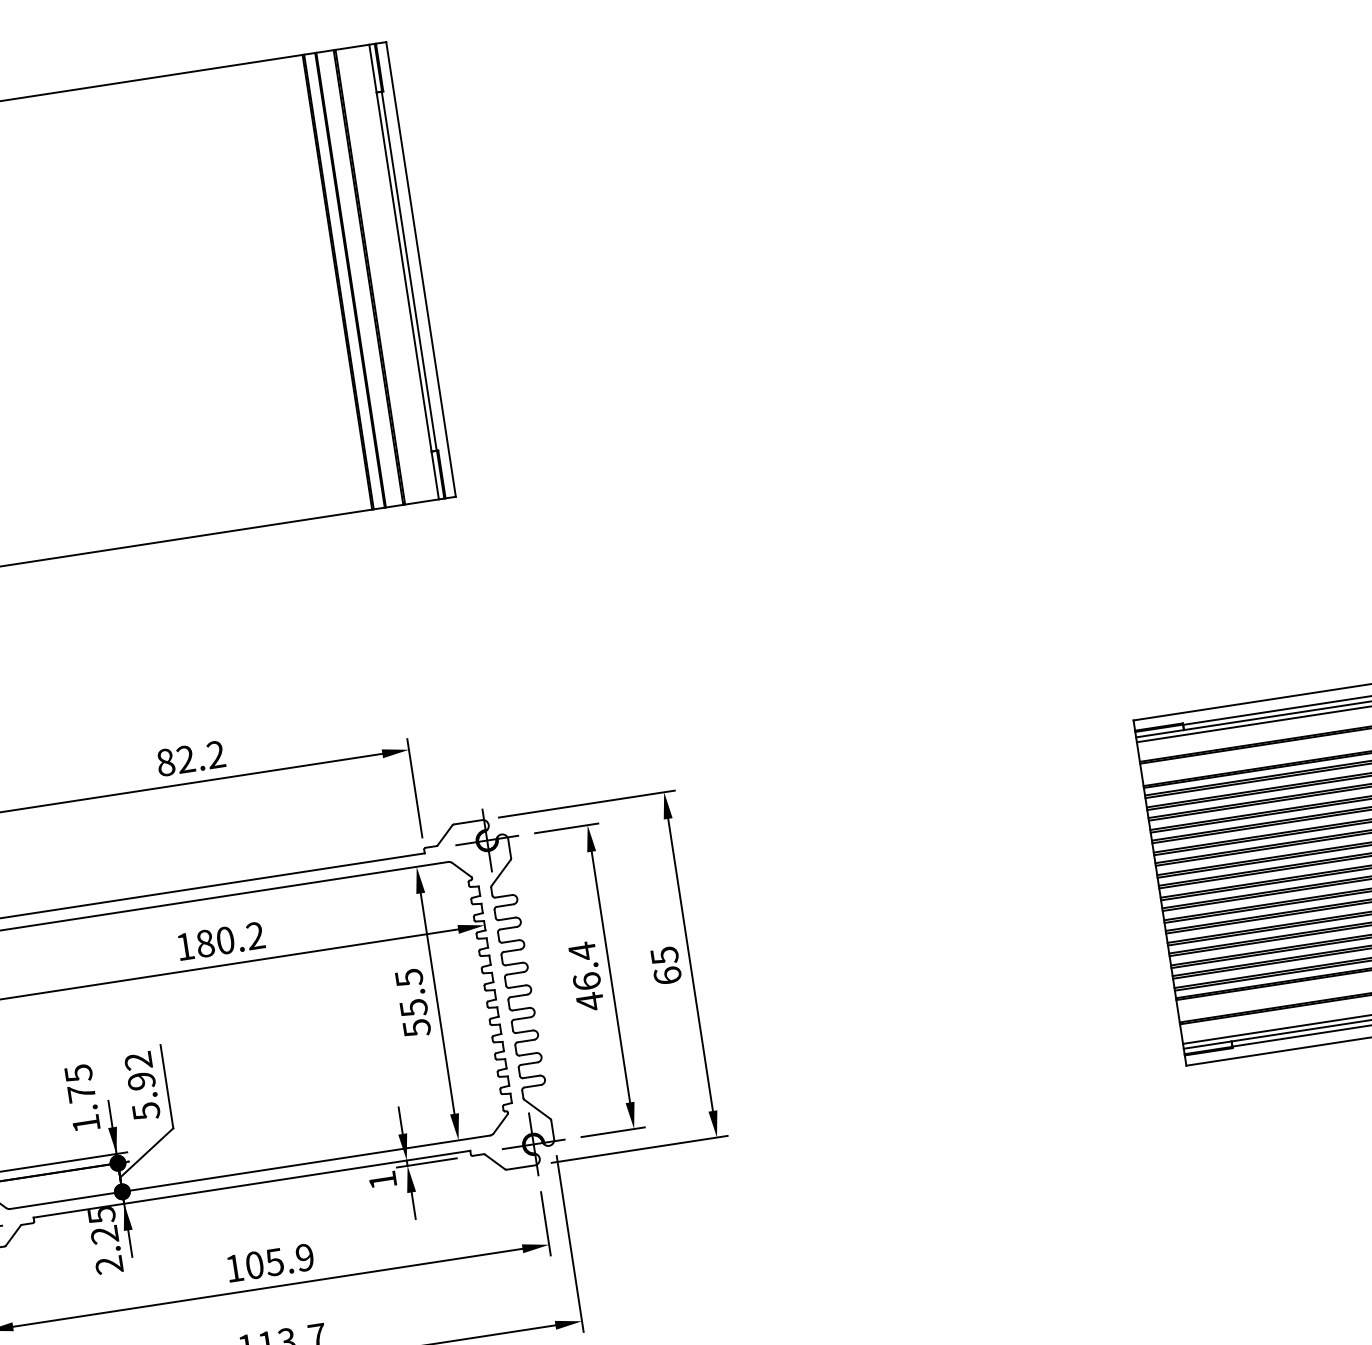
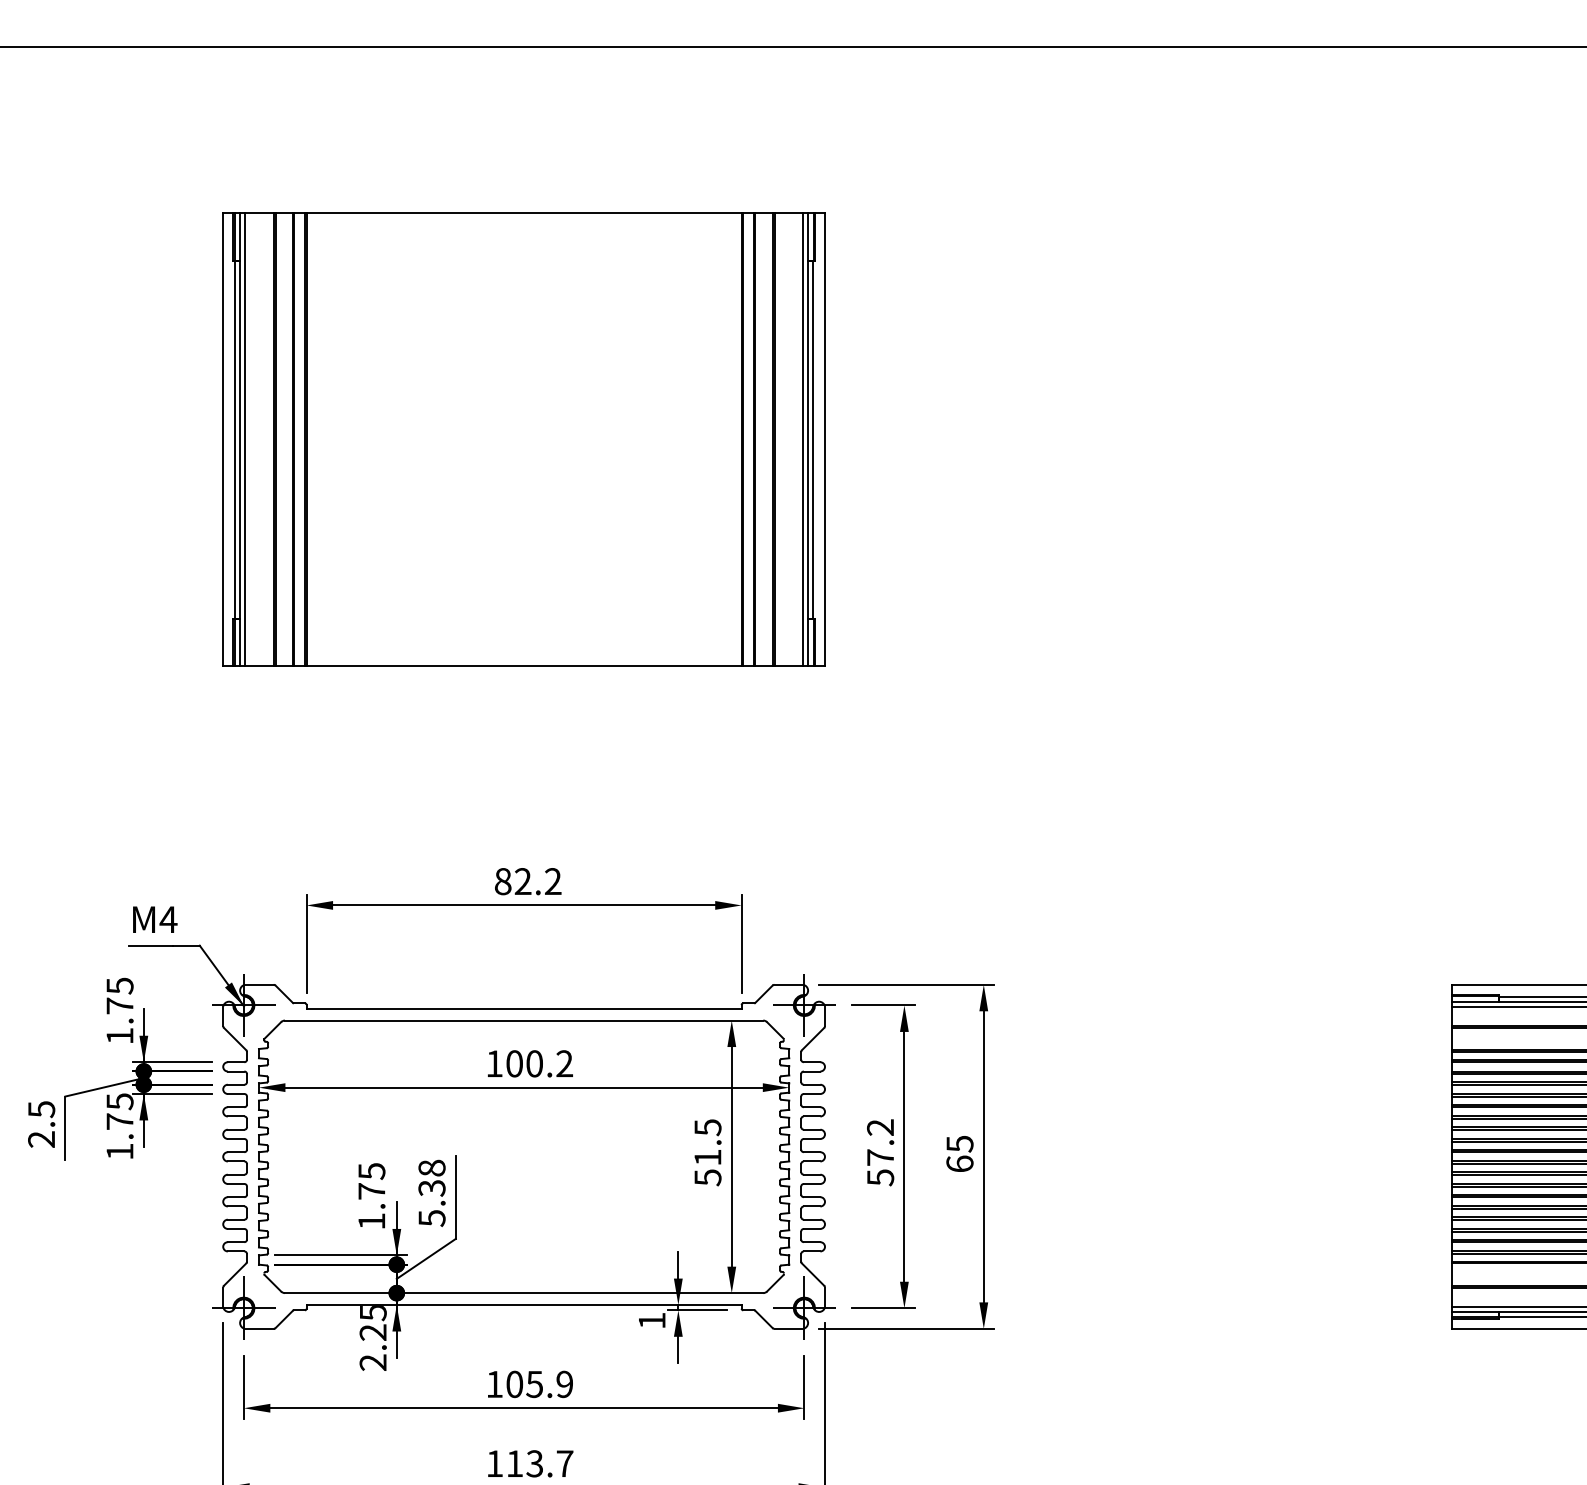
line: (399, 272) -> (803, 439), added
text: (205, 943) -> (514, 1063), 180.2 -> 100.2
text: (586, 976) -> (880, 1152), 46.4 -> 57.2
text: (413, 1007) -> (707, 1157), 55.5 -> 51.5
text: (139, 1070) -> (431, 1177), 5.92 -> 5.38

